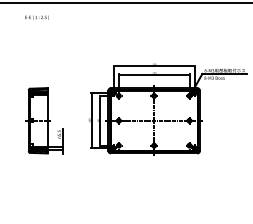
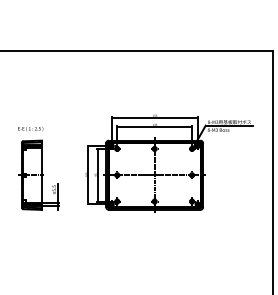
text: (36, 18) -> (30, 129), moved

